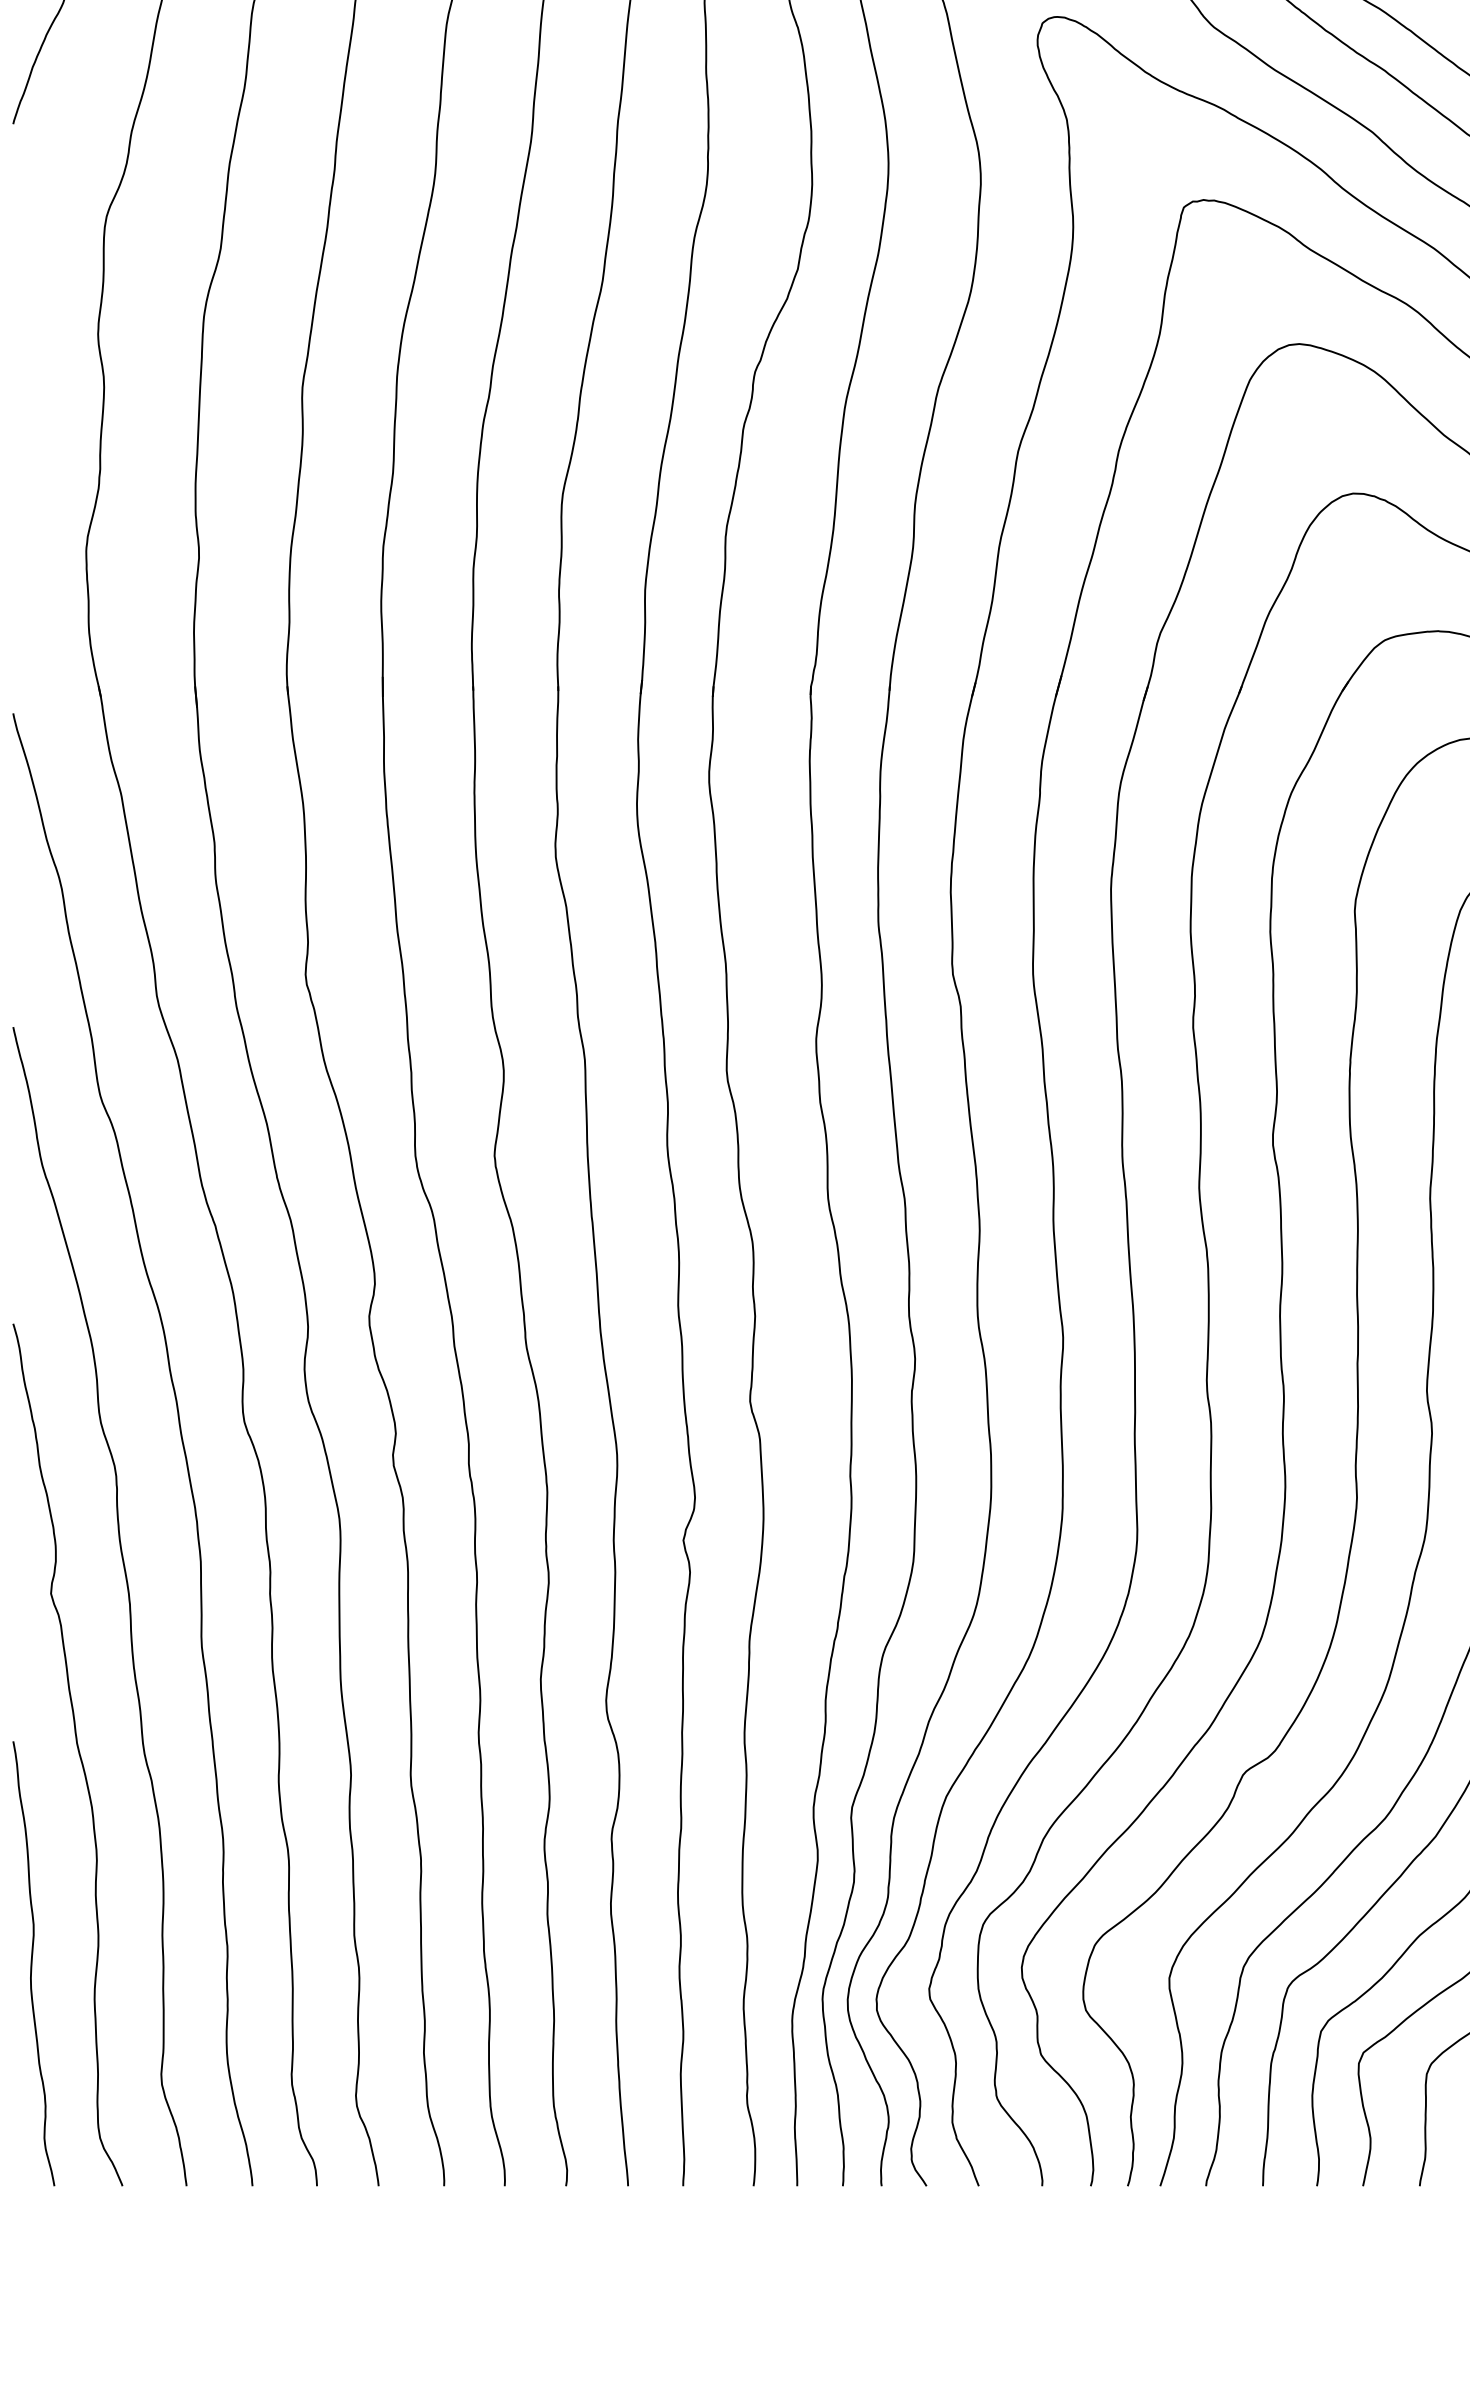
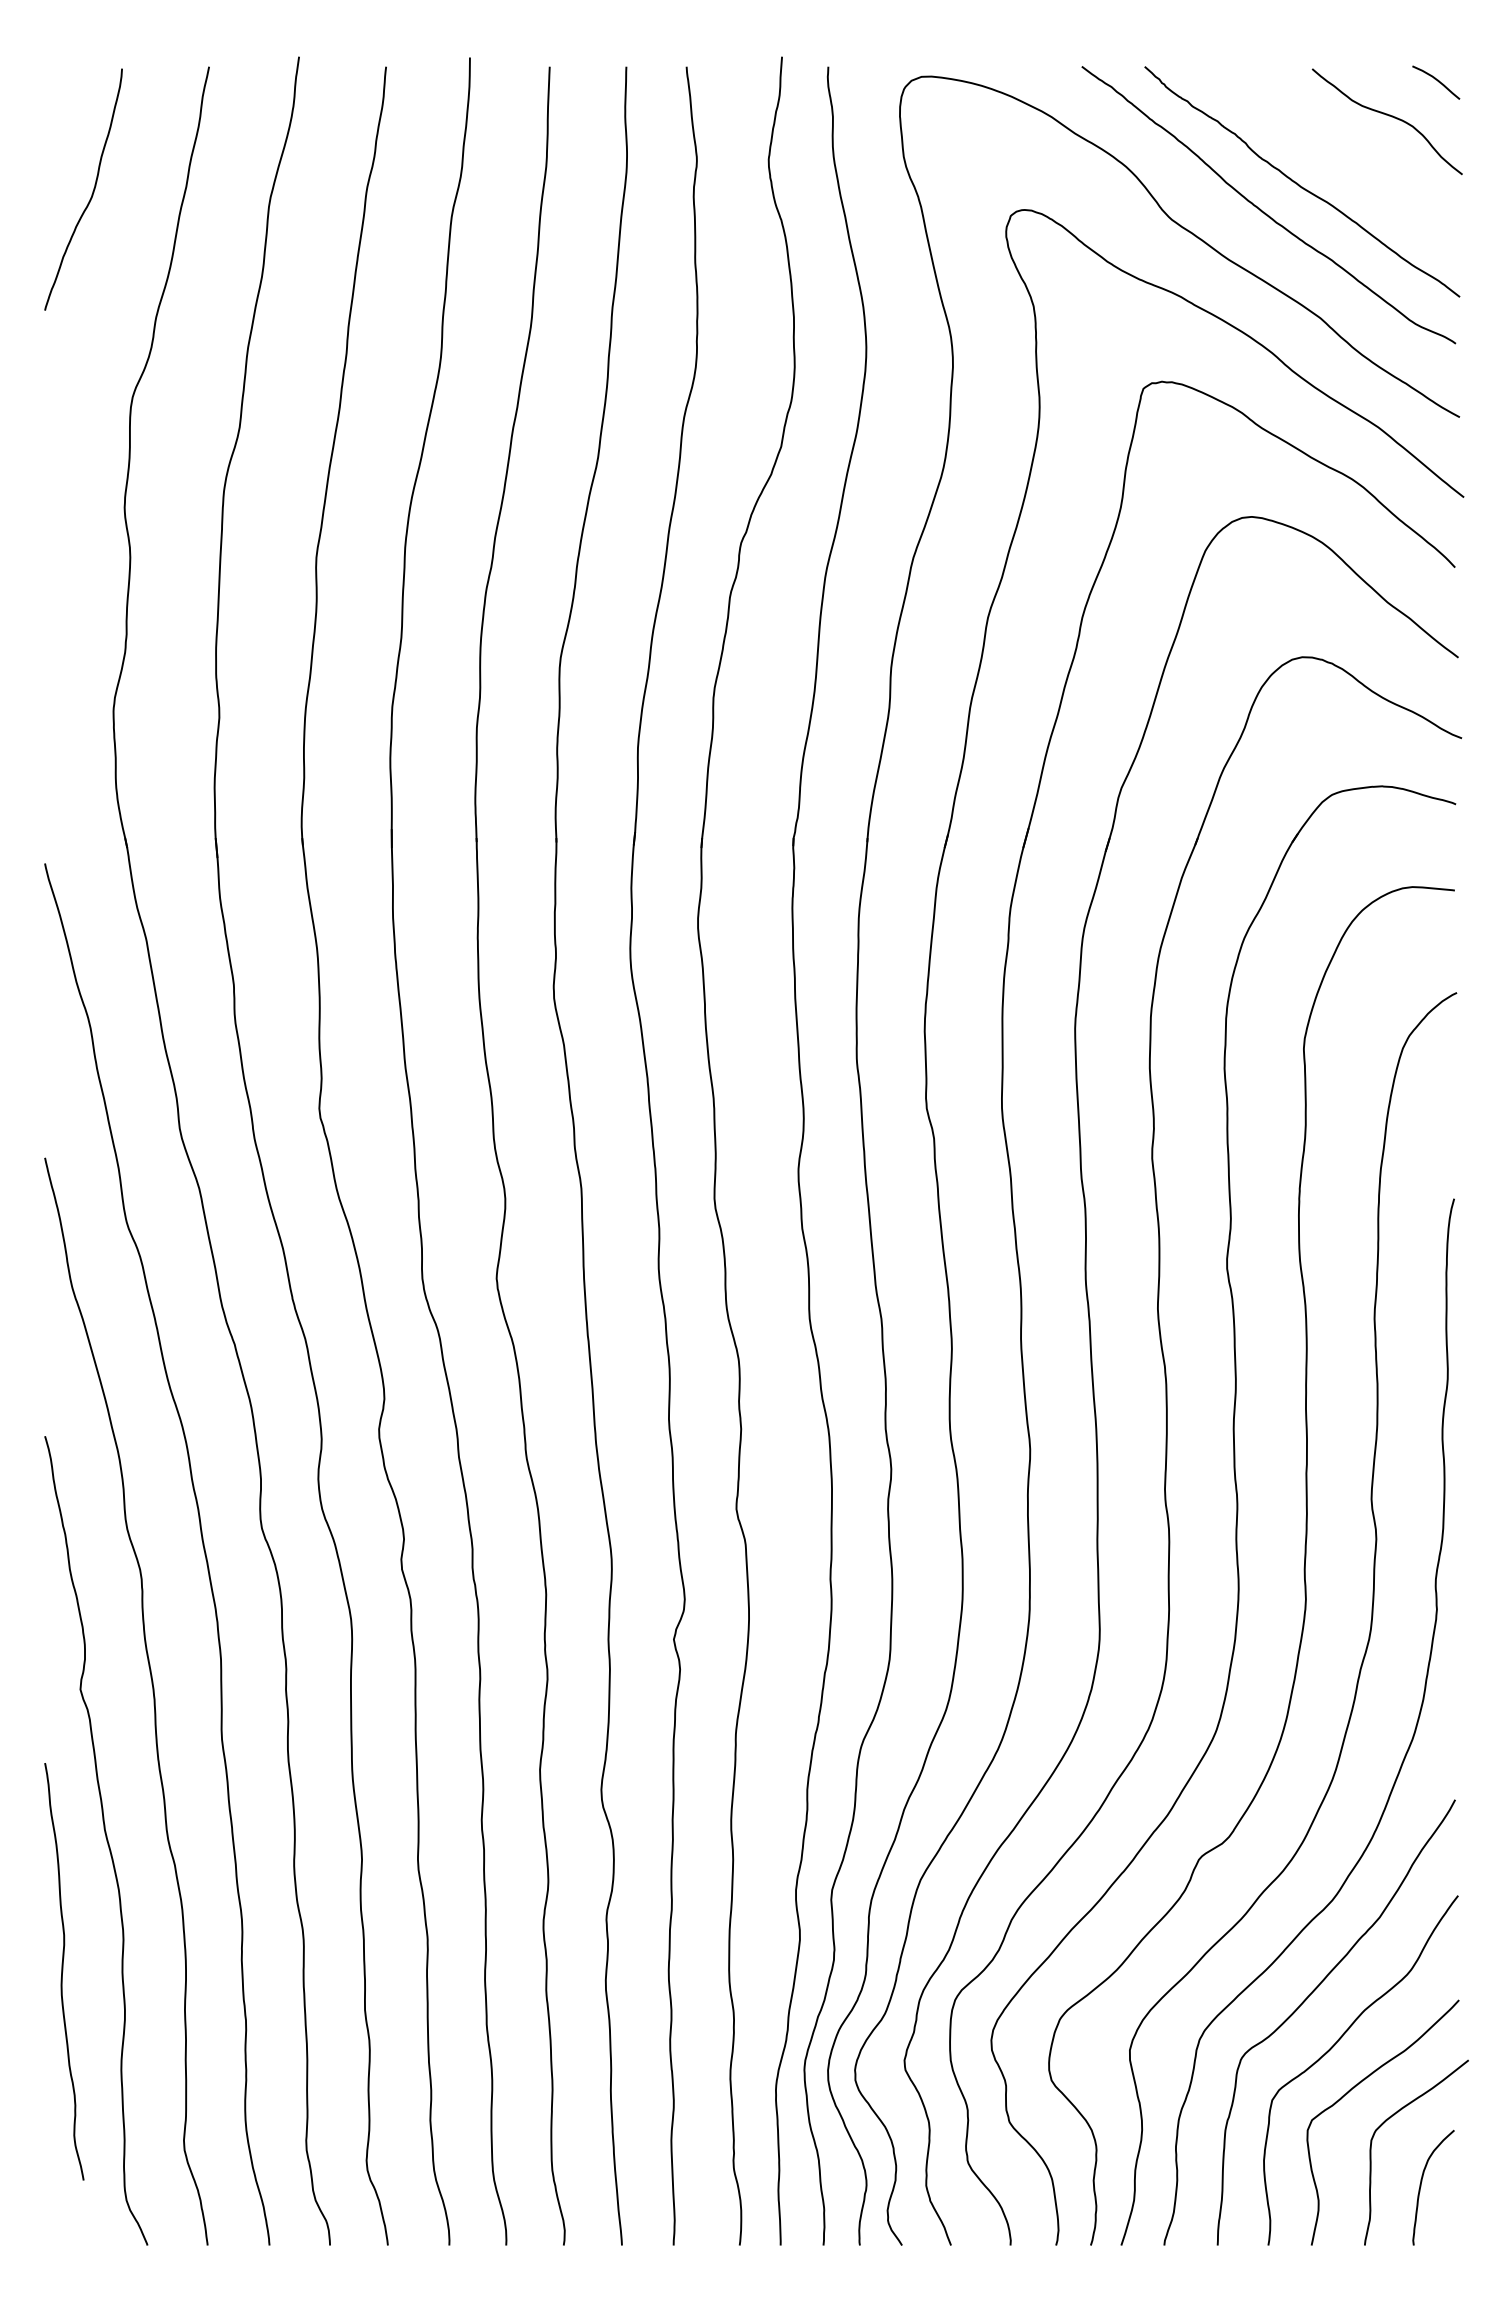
curve: (32, 1963) -> (63, 1971), moved

